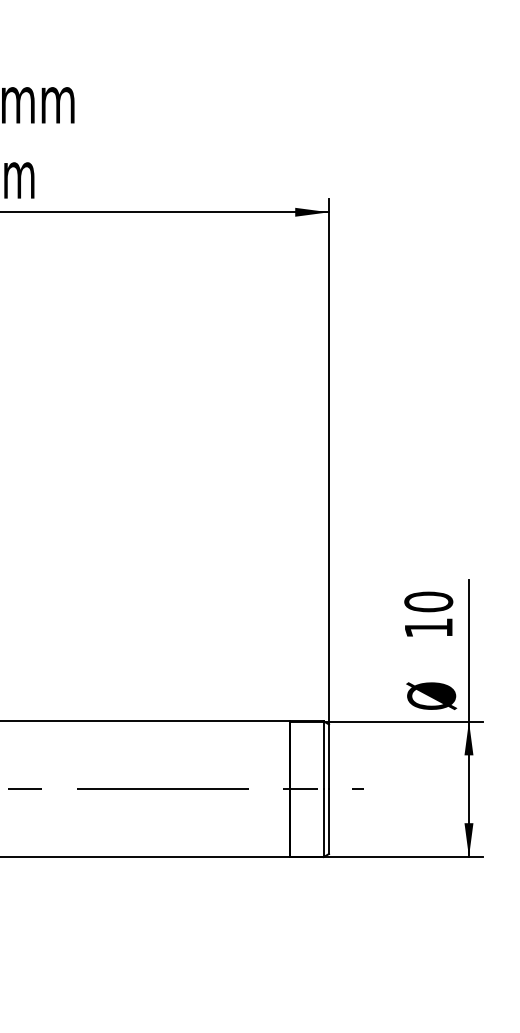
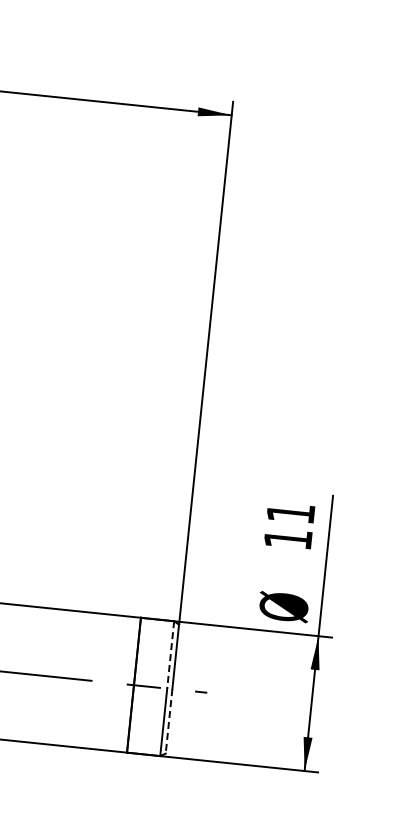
text: (428, 601) -> (290, 512), 10 -> 11
line: (323, 755) -> (170, 655), solid -> dashed
line: (329, 822) -> (169, 722), solid -> dashed

